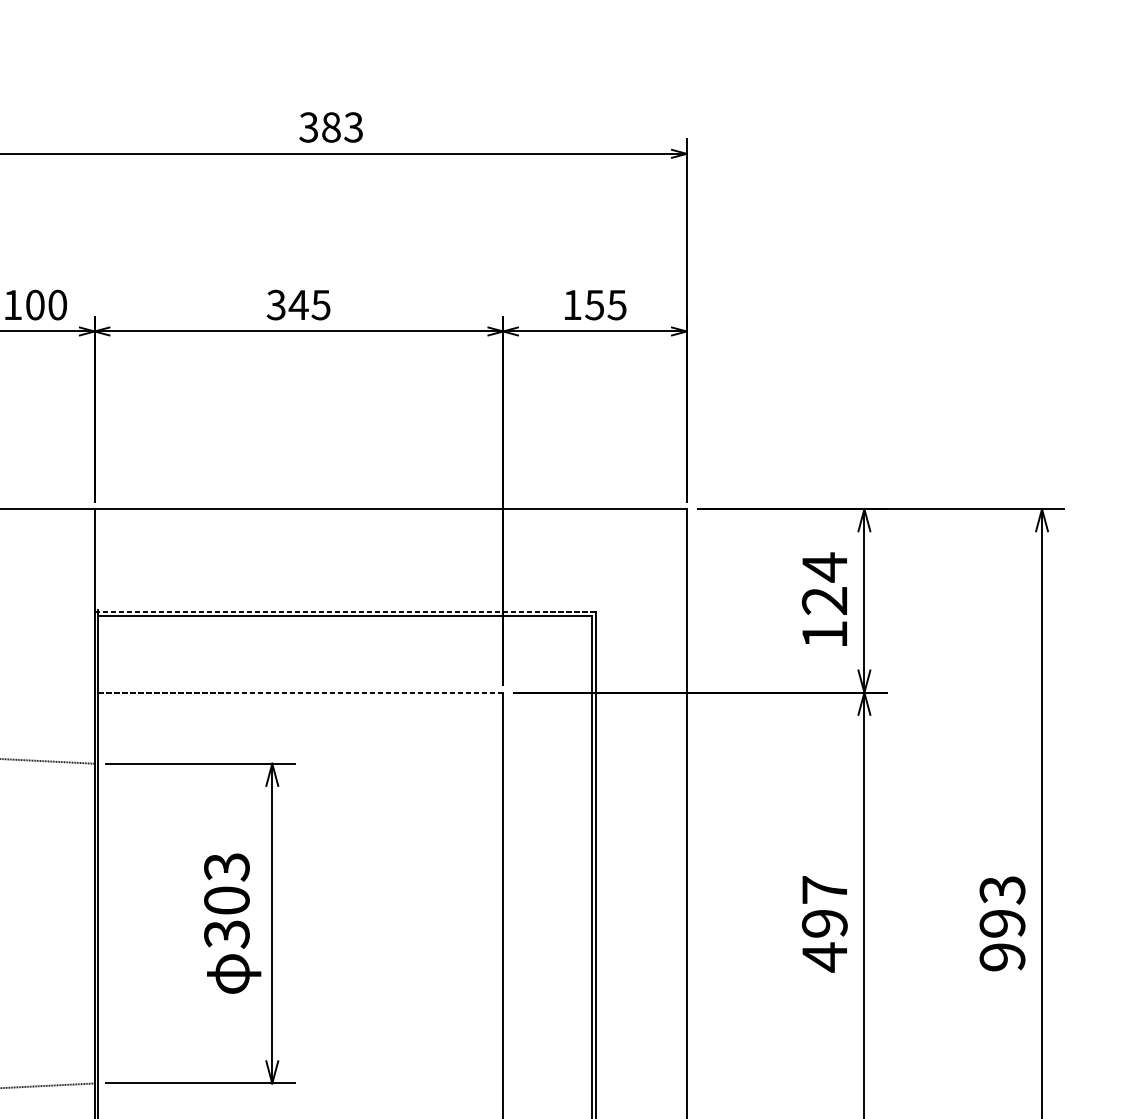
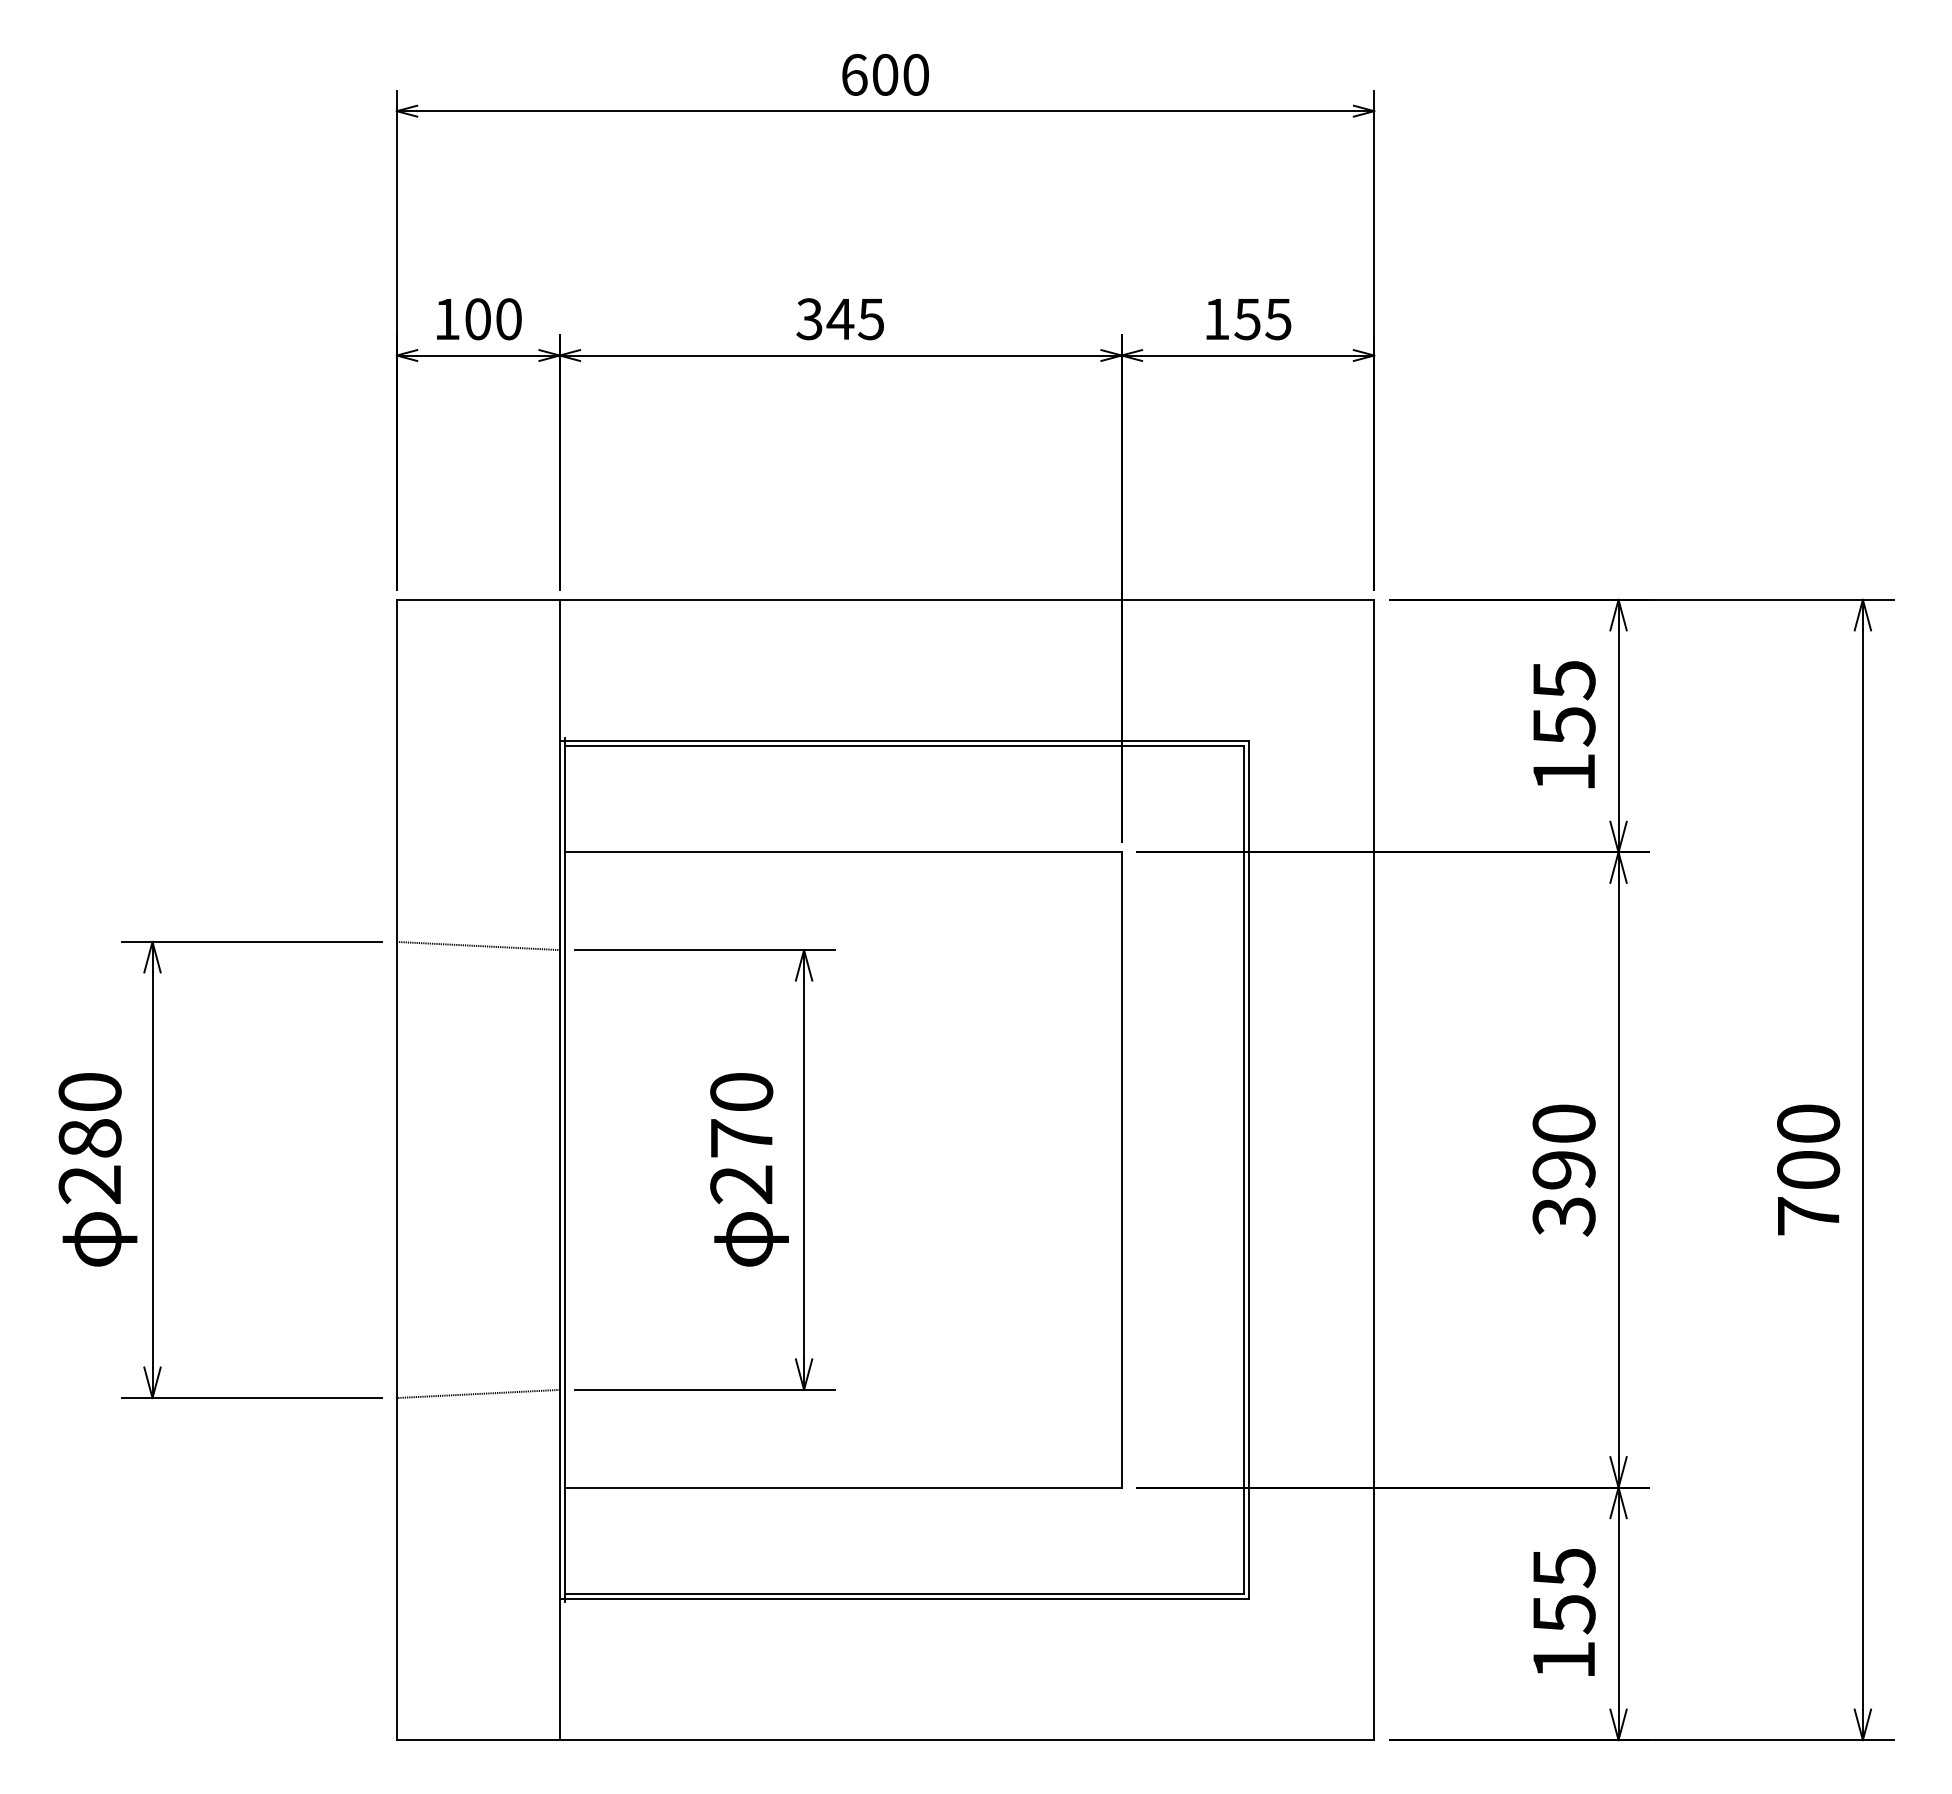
text: (330, 127) -> (884, 74), 383 -> 600
text: (824, 583) -> (1563, 702), 124 -> 155
line: (345, 612) -> (904, 741), dashed -> solid
line: (300, 692) -> (843, 852), dashed -> solid
text: (226, 900) -> (741, 1138), 303 -> 270
text: (824, 923) -> (1563, 1170), 497 -> 390
text: (1002, 923) -> (1808, 1169), 993 -> 700

